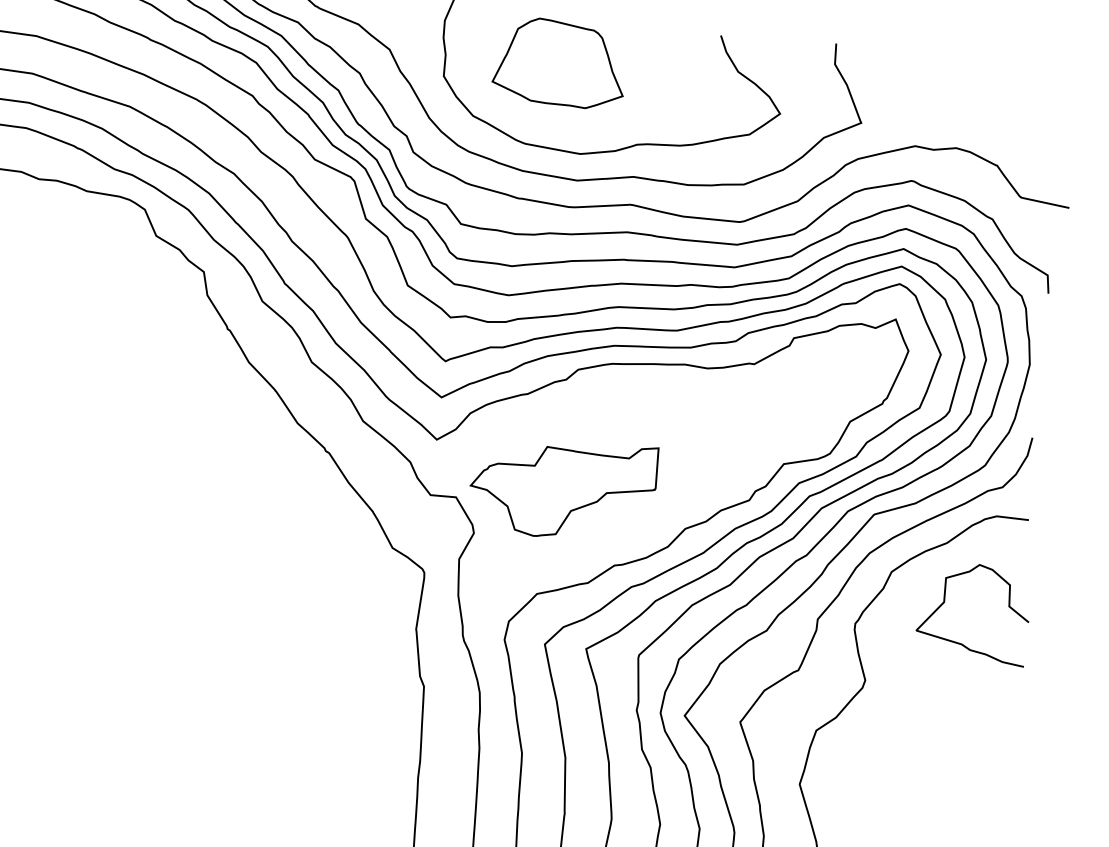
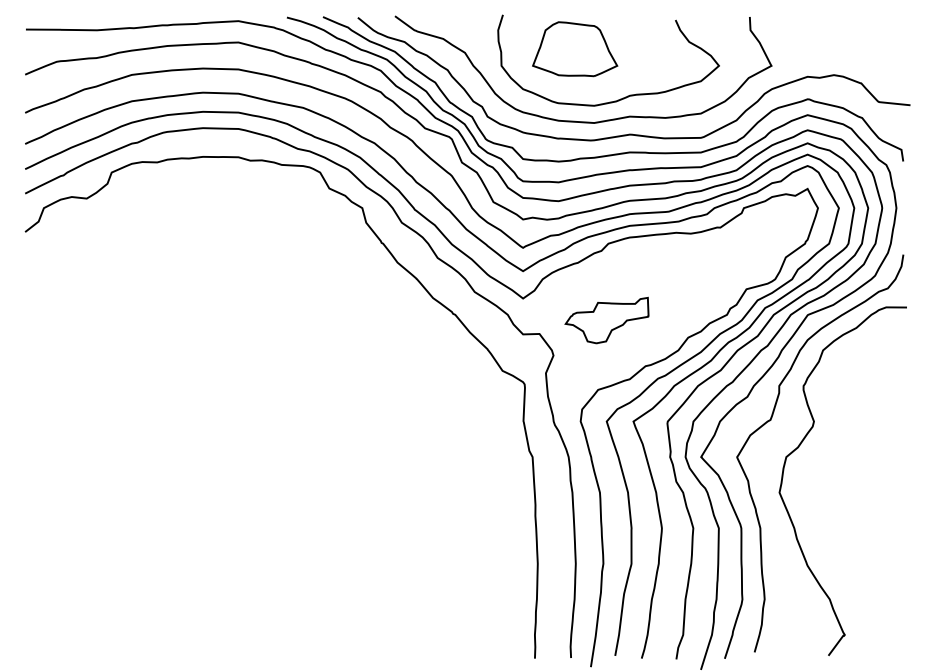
part: (561, 488) -> (606, 320), size x0.7
curve: (945, 603) -> (859, 366), removed

